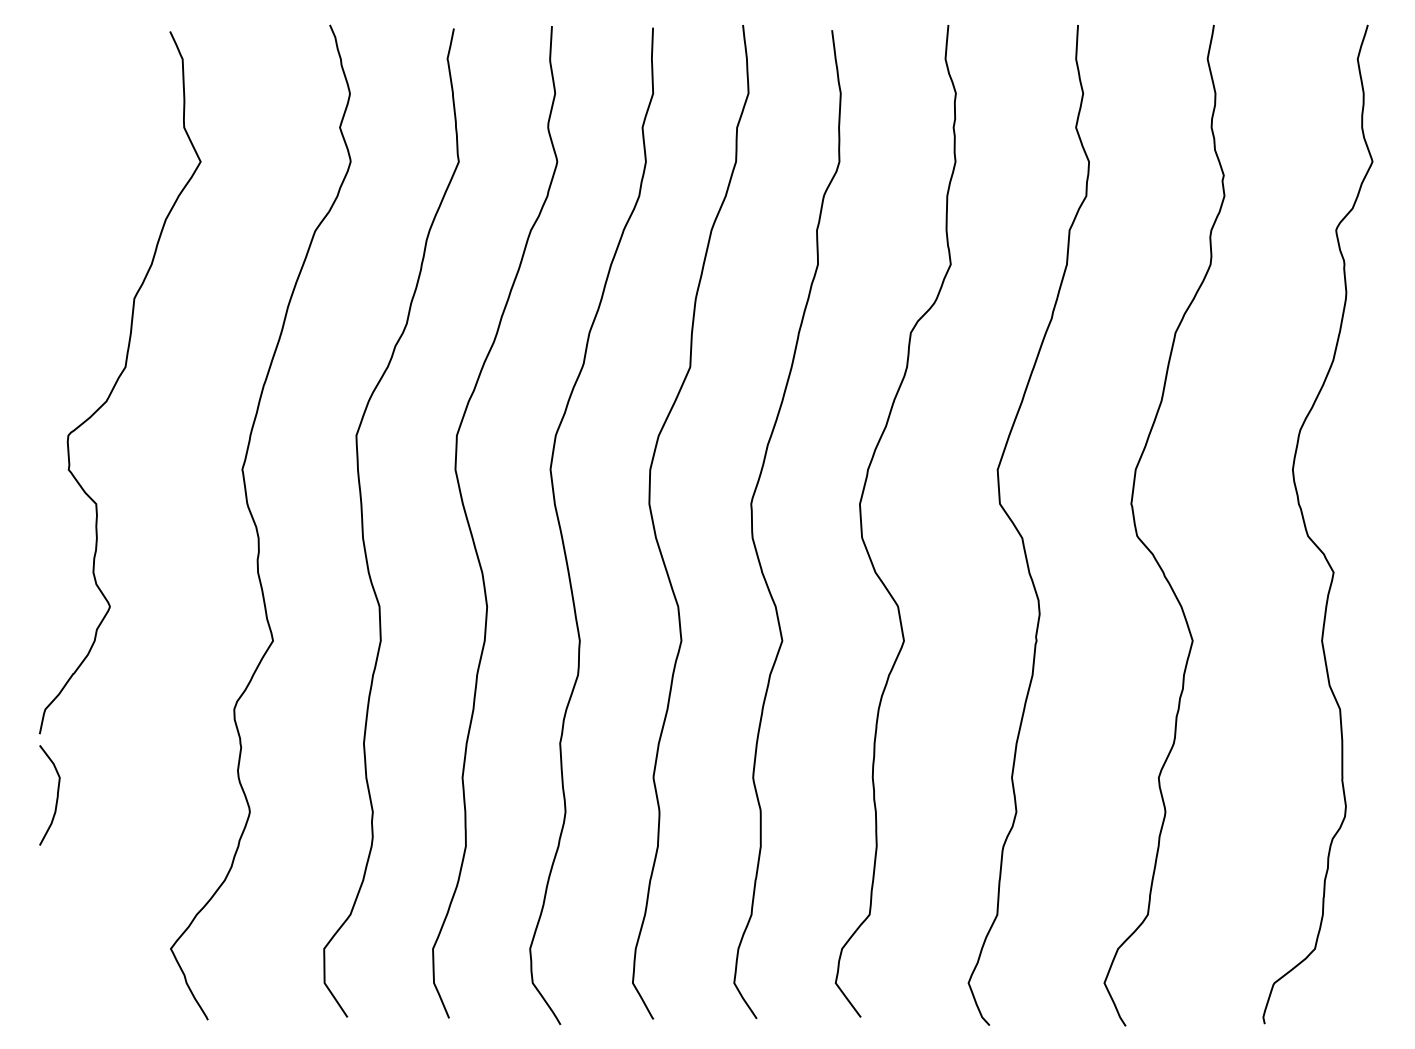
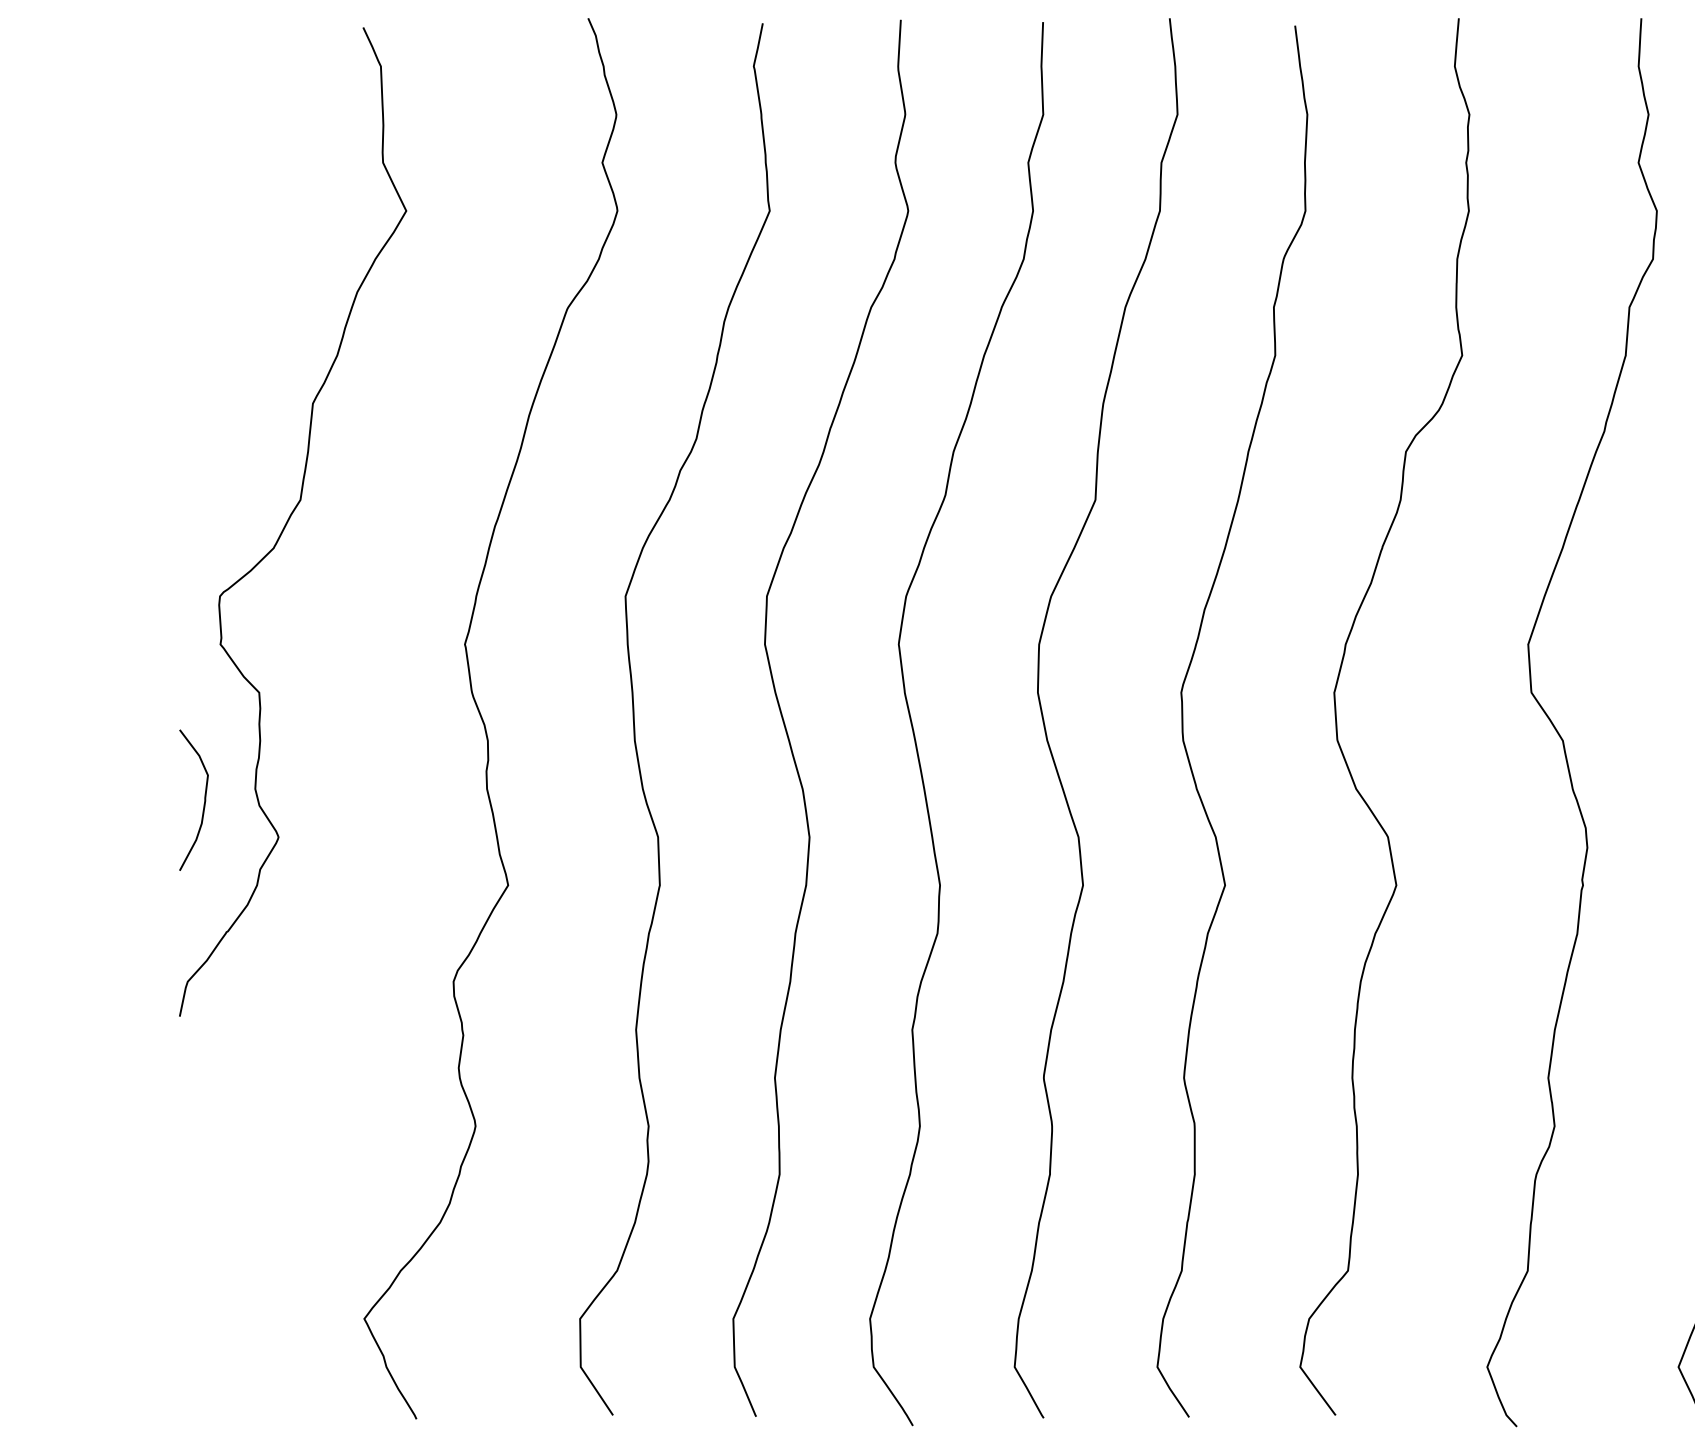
curve: (56, 796) -> (203, 801), moved

